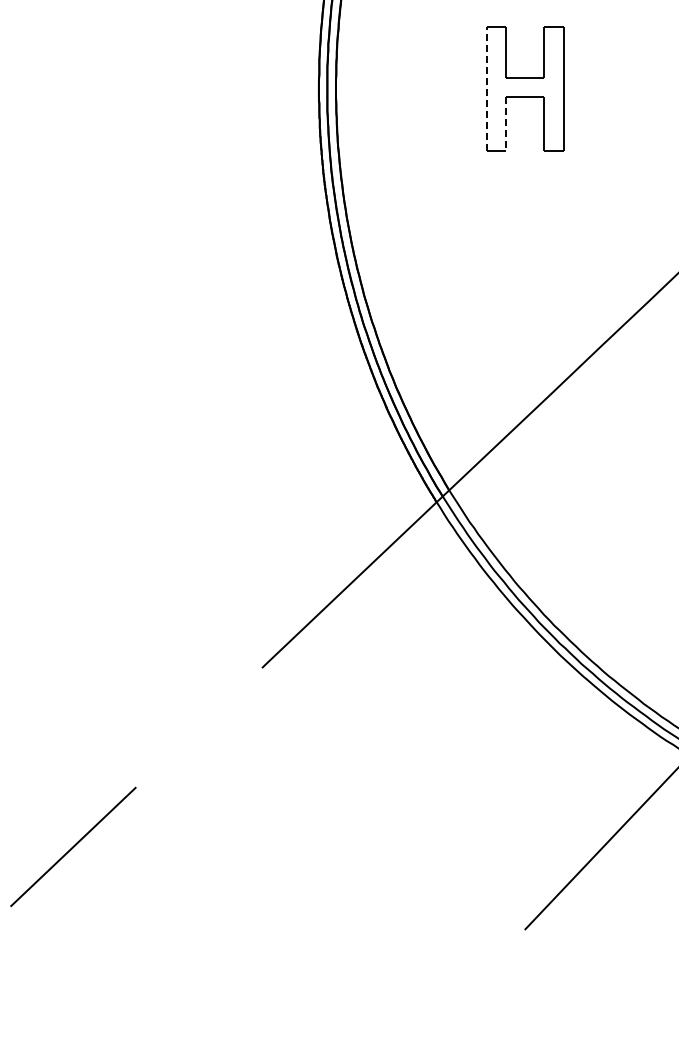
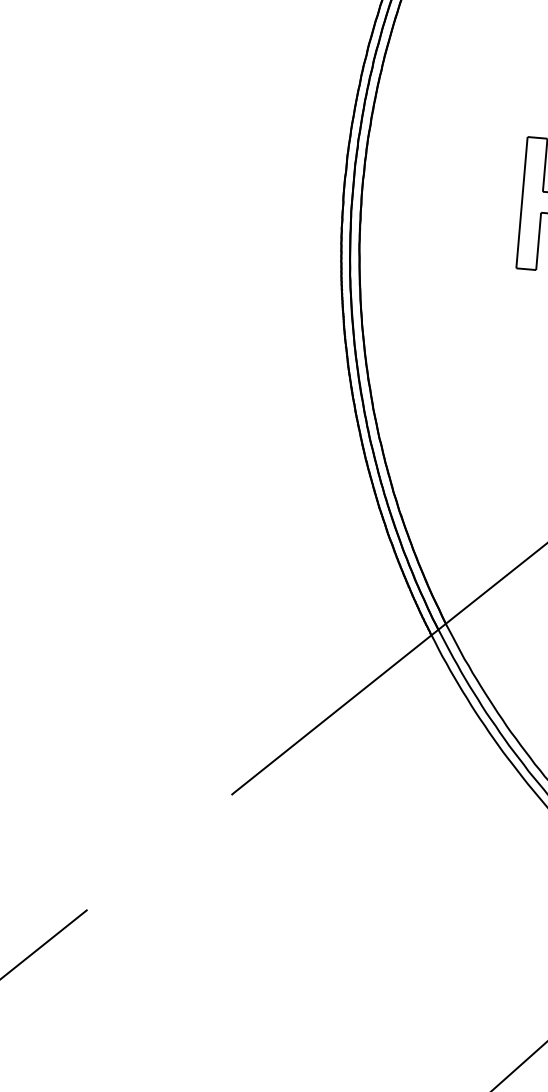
line: (486, 88) -> (521, 201), dashed -> solid
line: (505, 124) -> (538, 241), dashed -> solid

